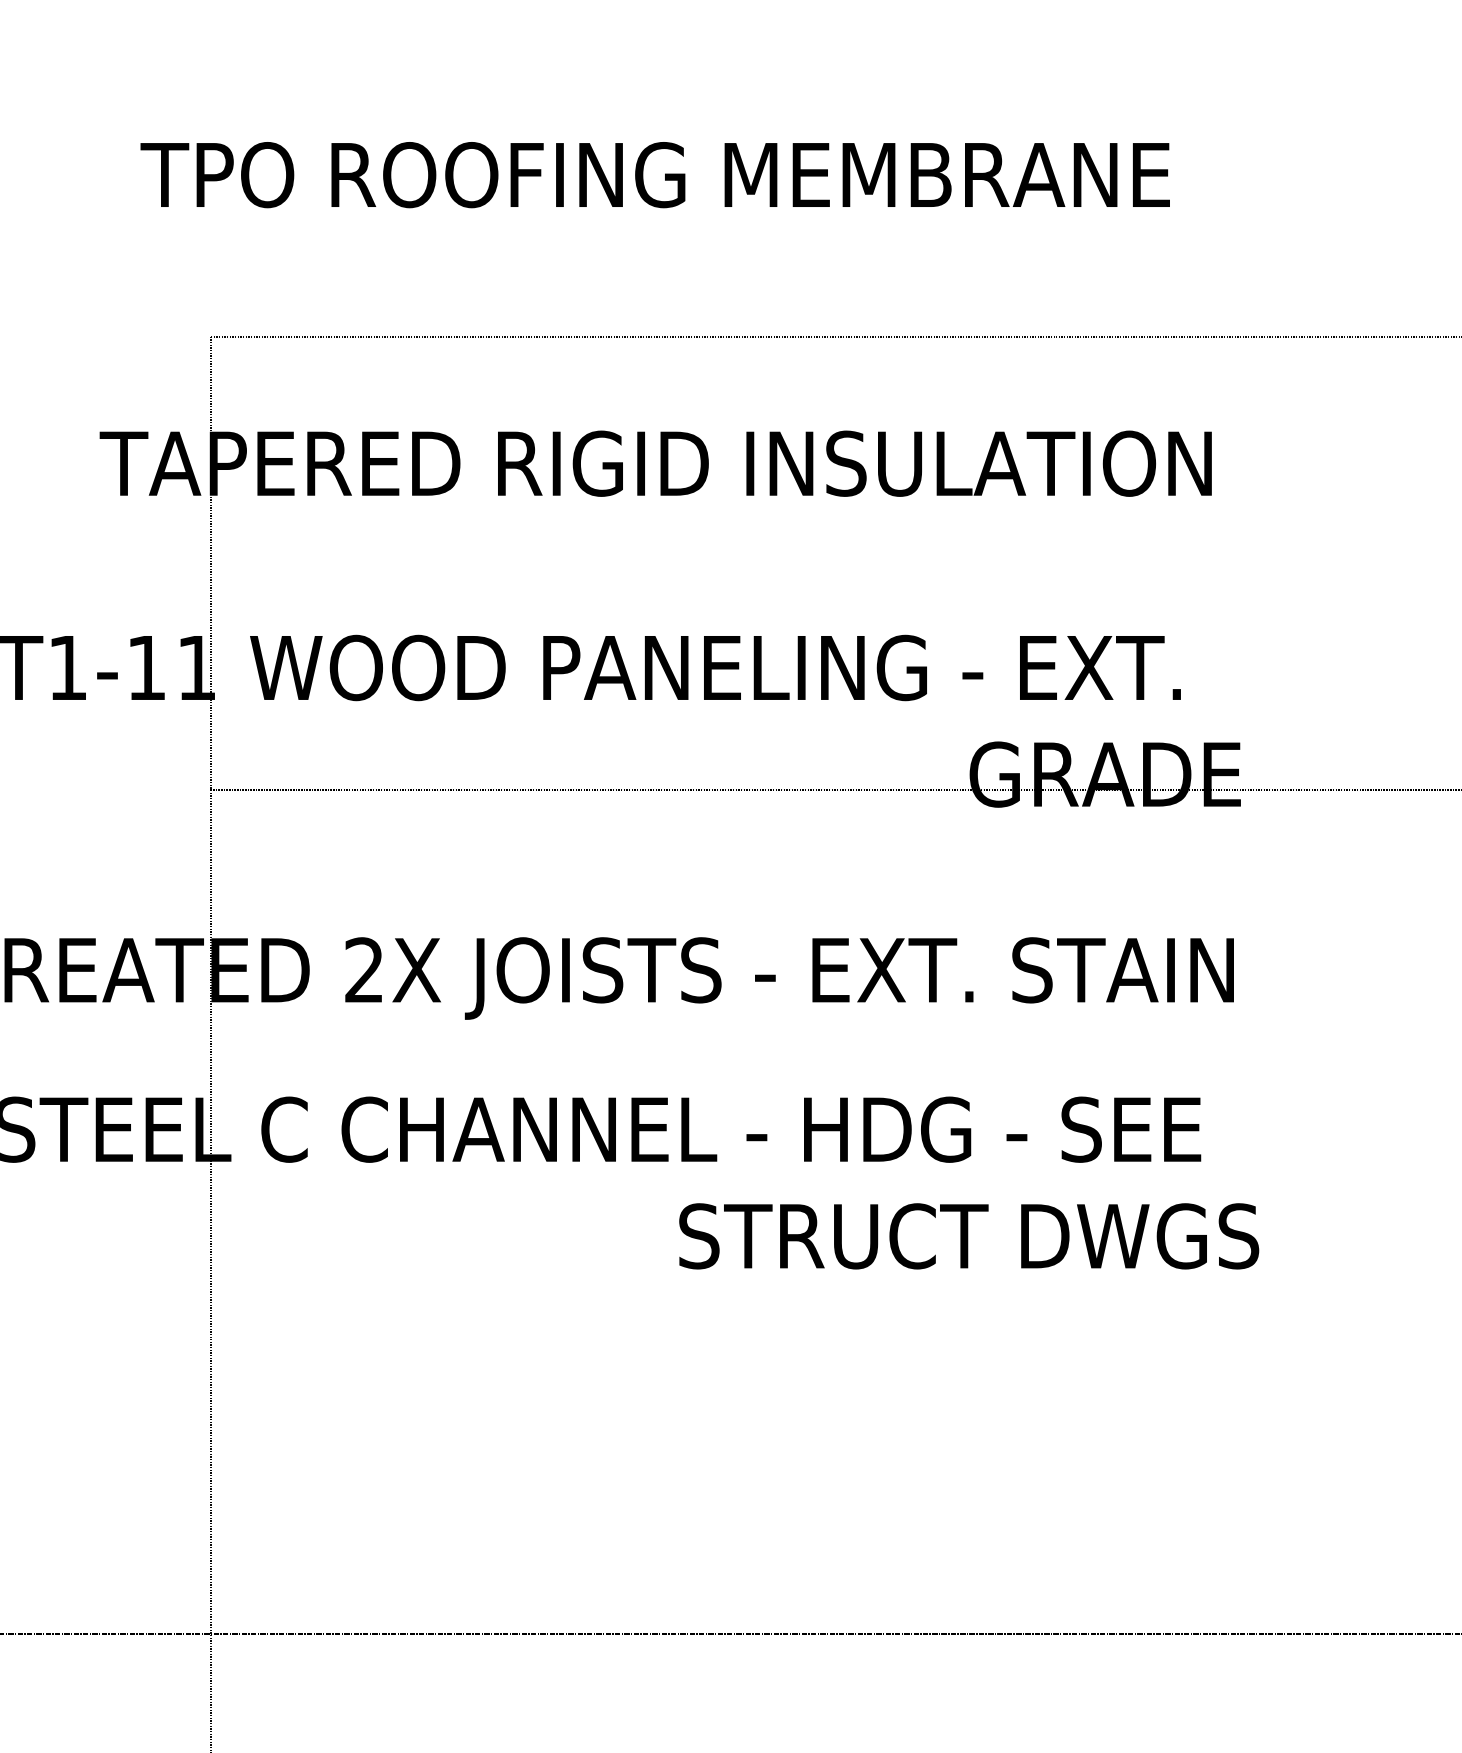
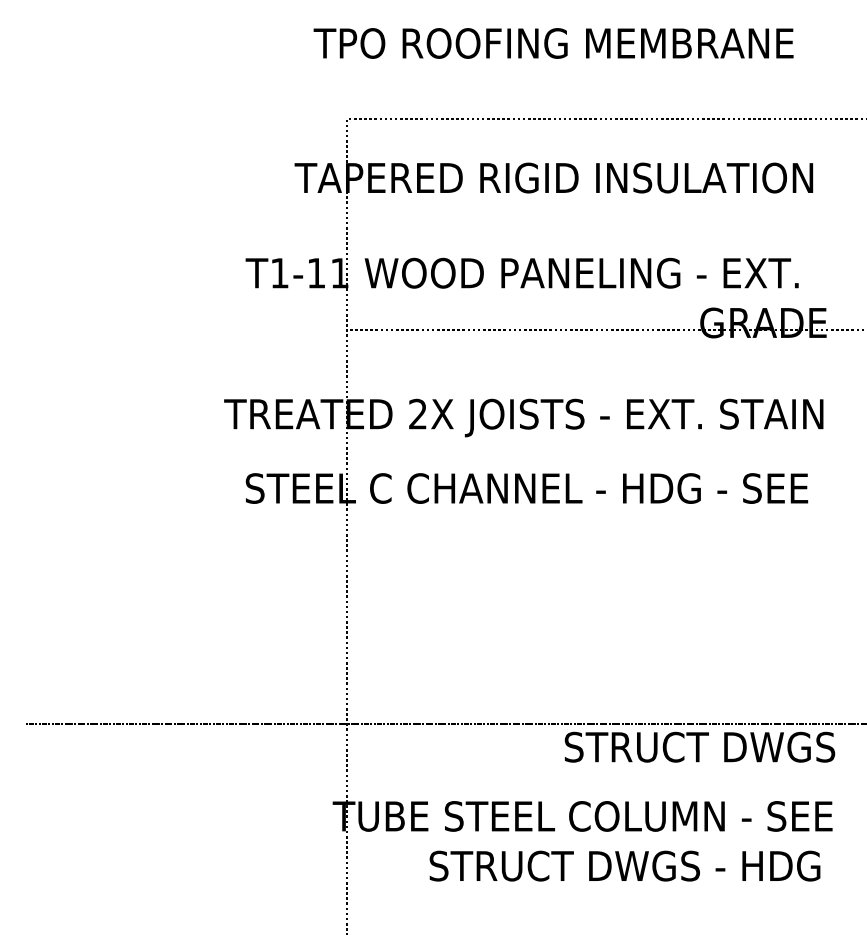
text: (968, 1234) -> (699, 746), moved

